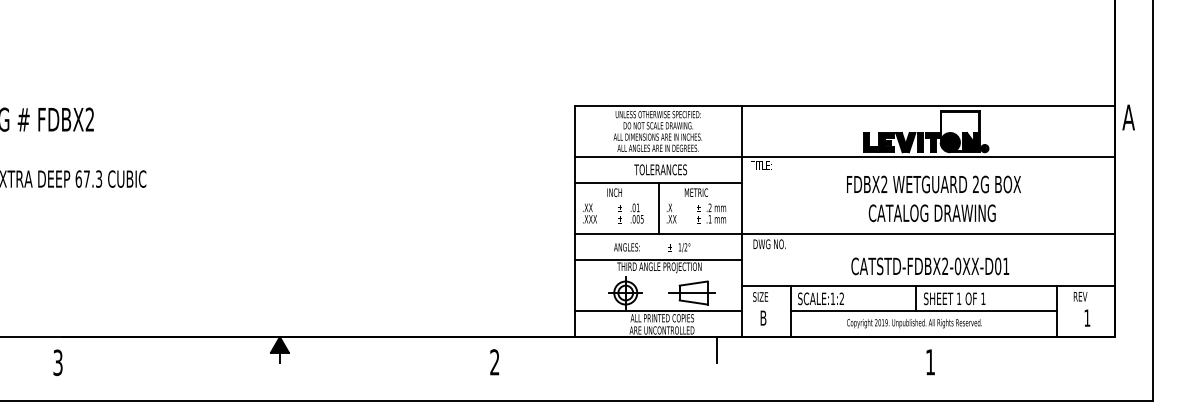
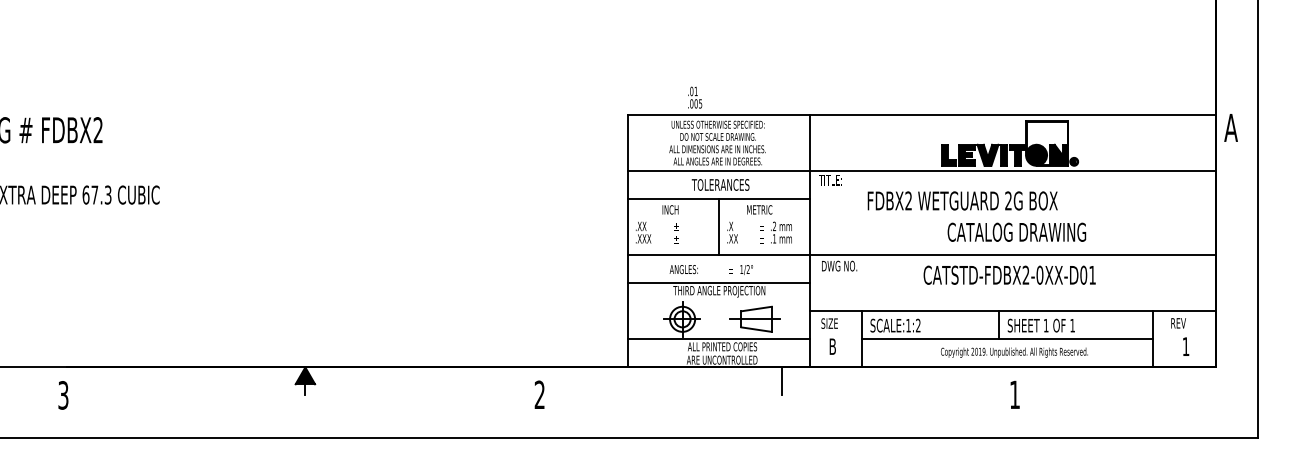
text: (933, 184) -> (962, 200), moved
text: (637, 213) -> (695, 97), moved
text: (930, 265) -> (1009, 274), moved
text: (914, 323) -> (1014, 352), moved

